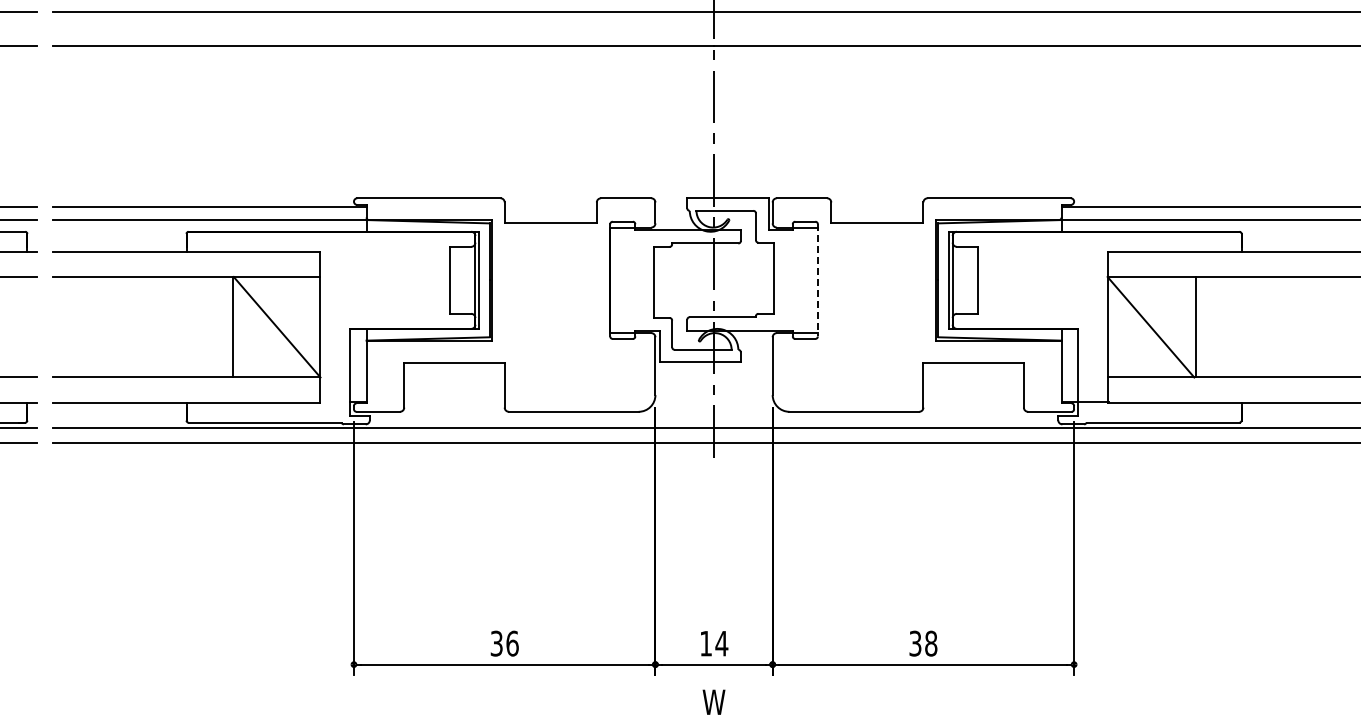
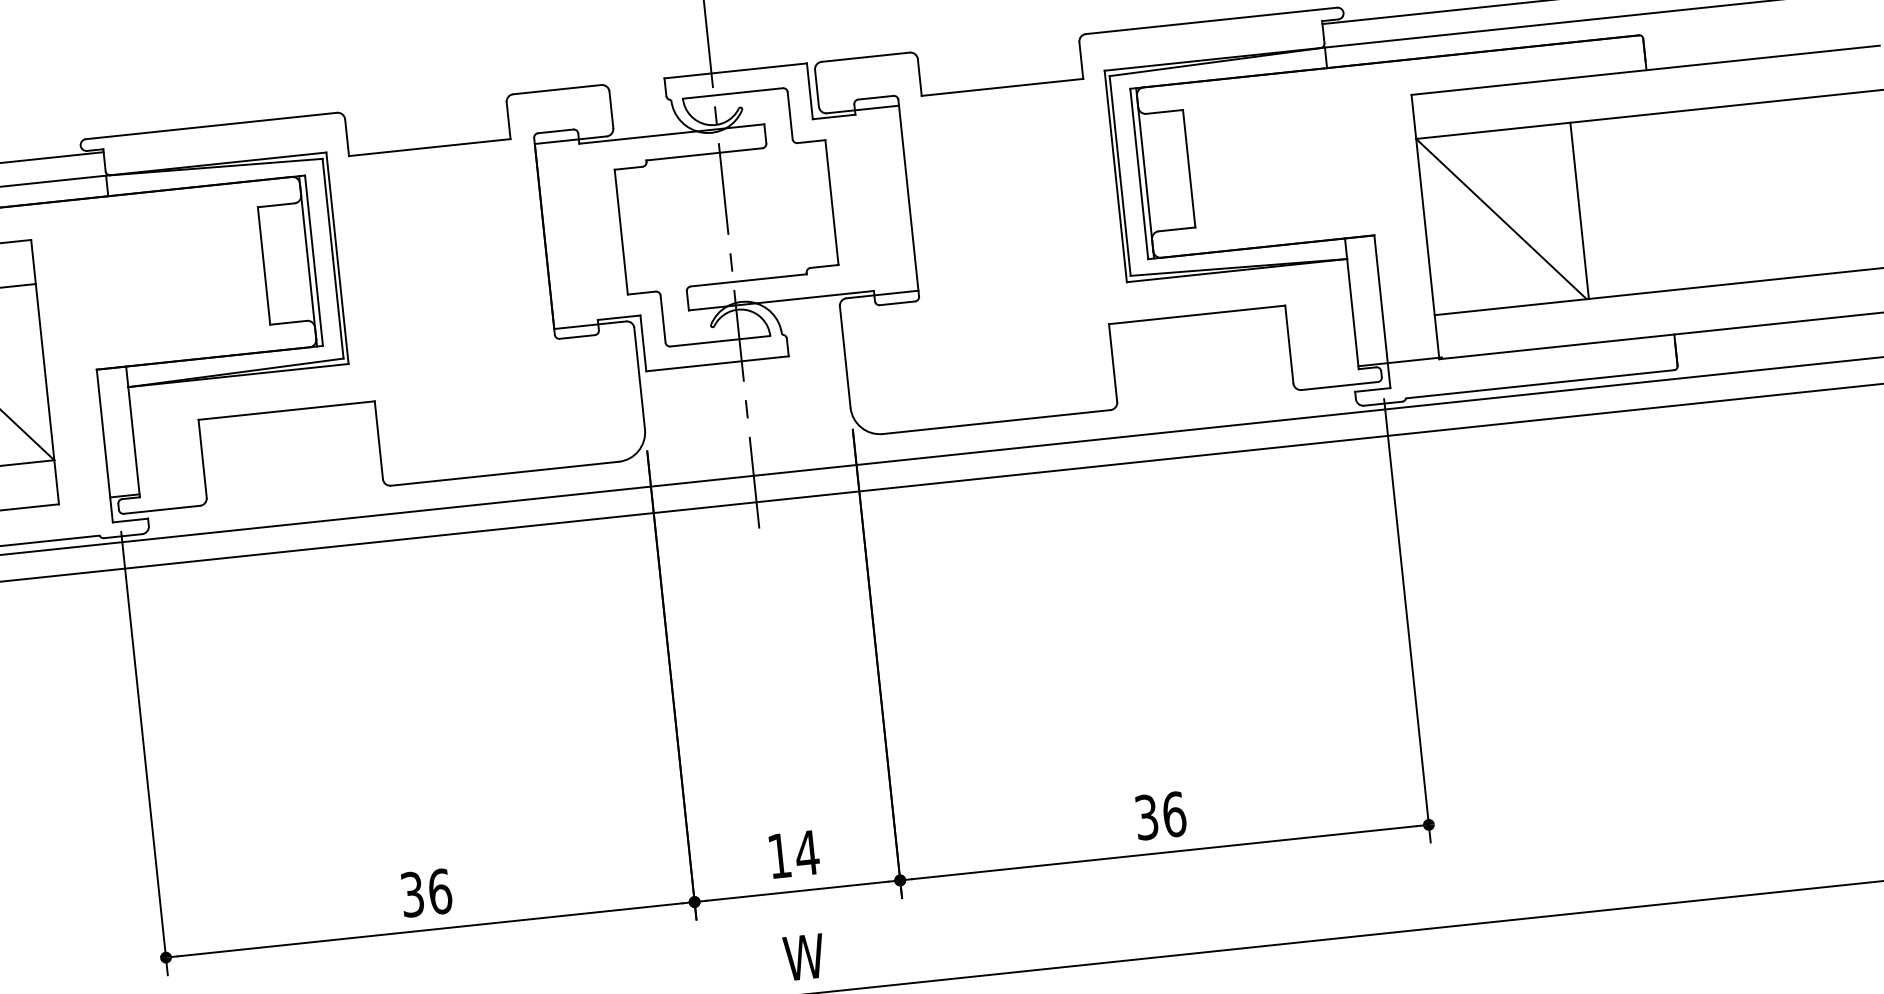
line: (817, 280) -> (908, 198), dashed -> solid
text: (931, 643) -> (1174, 814), 38 -> 36

